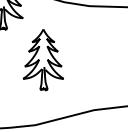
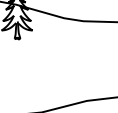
part: (42, 60) -> (47, 62), removed

